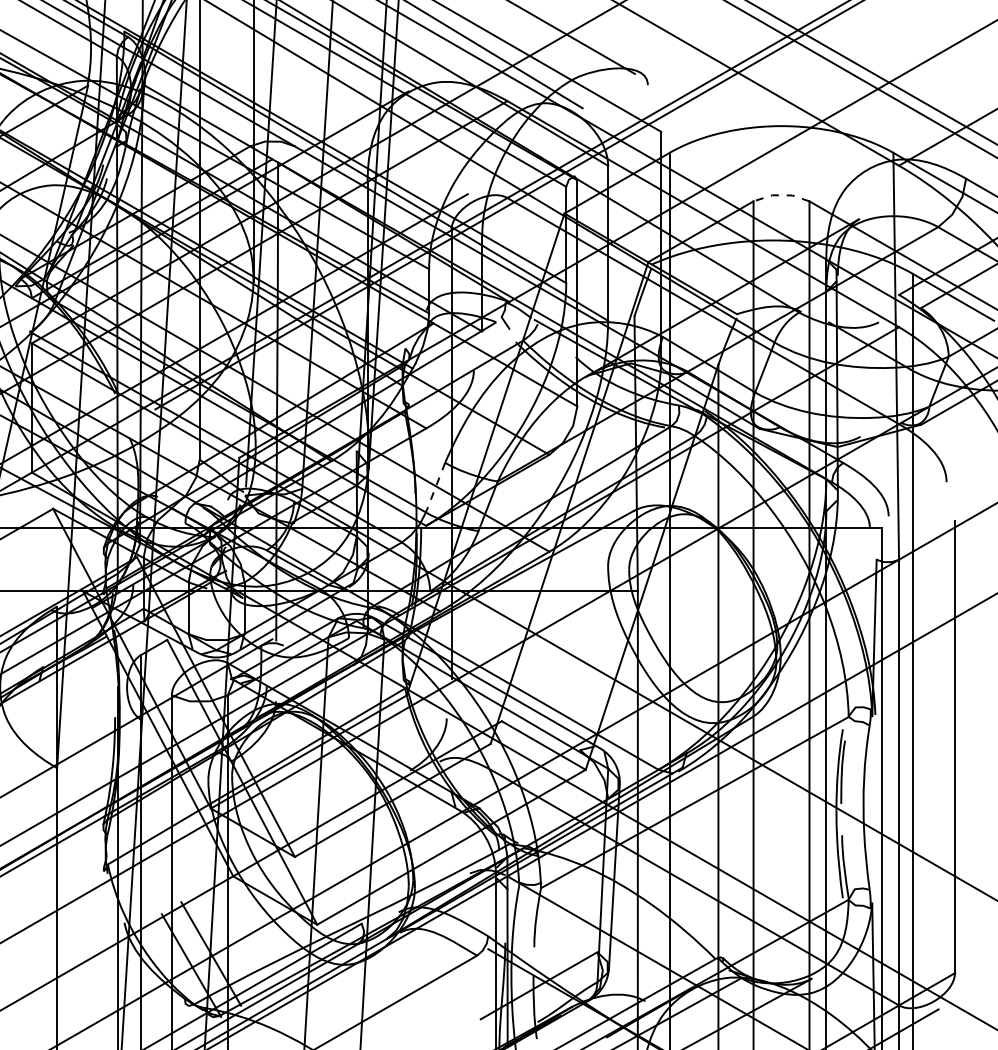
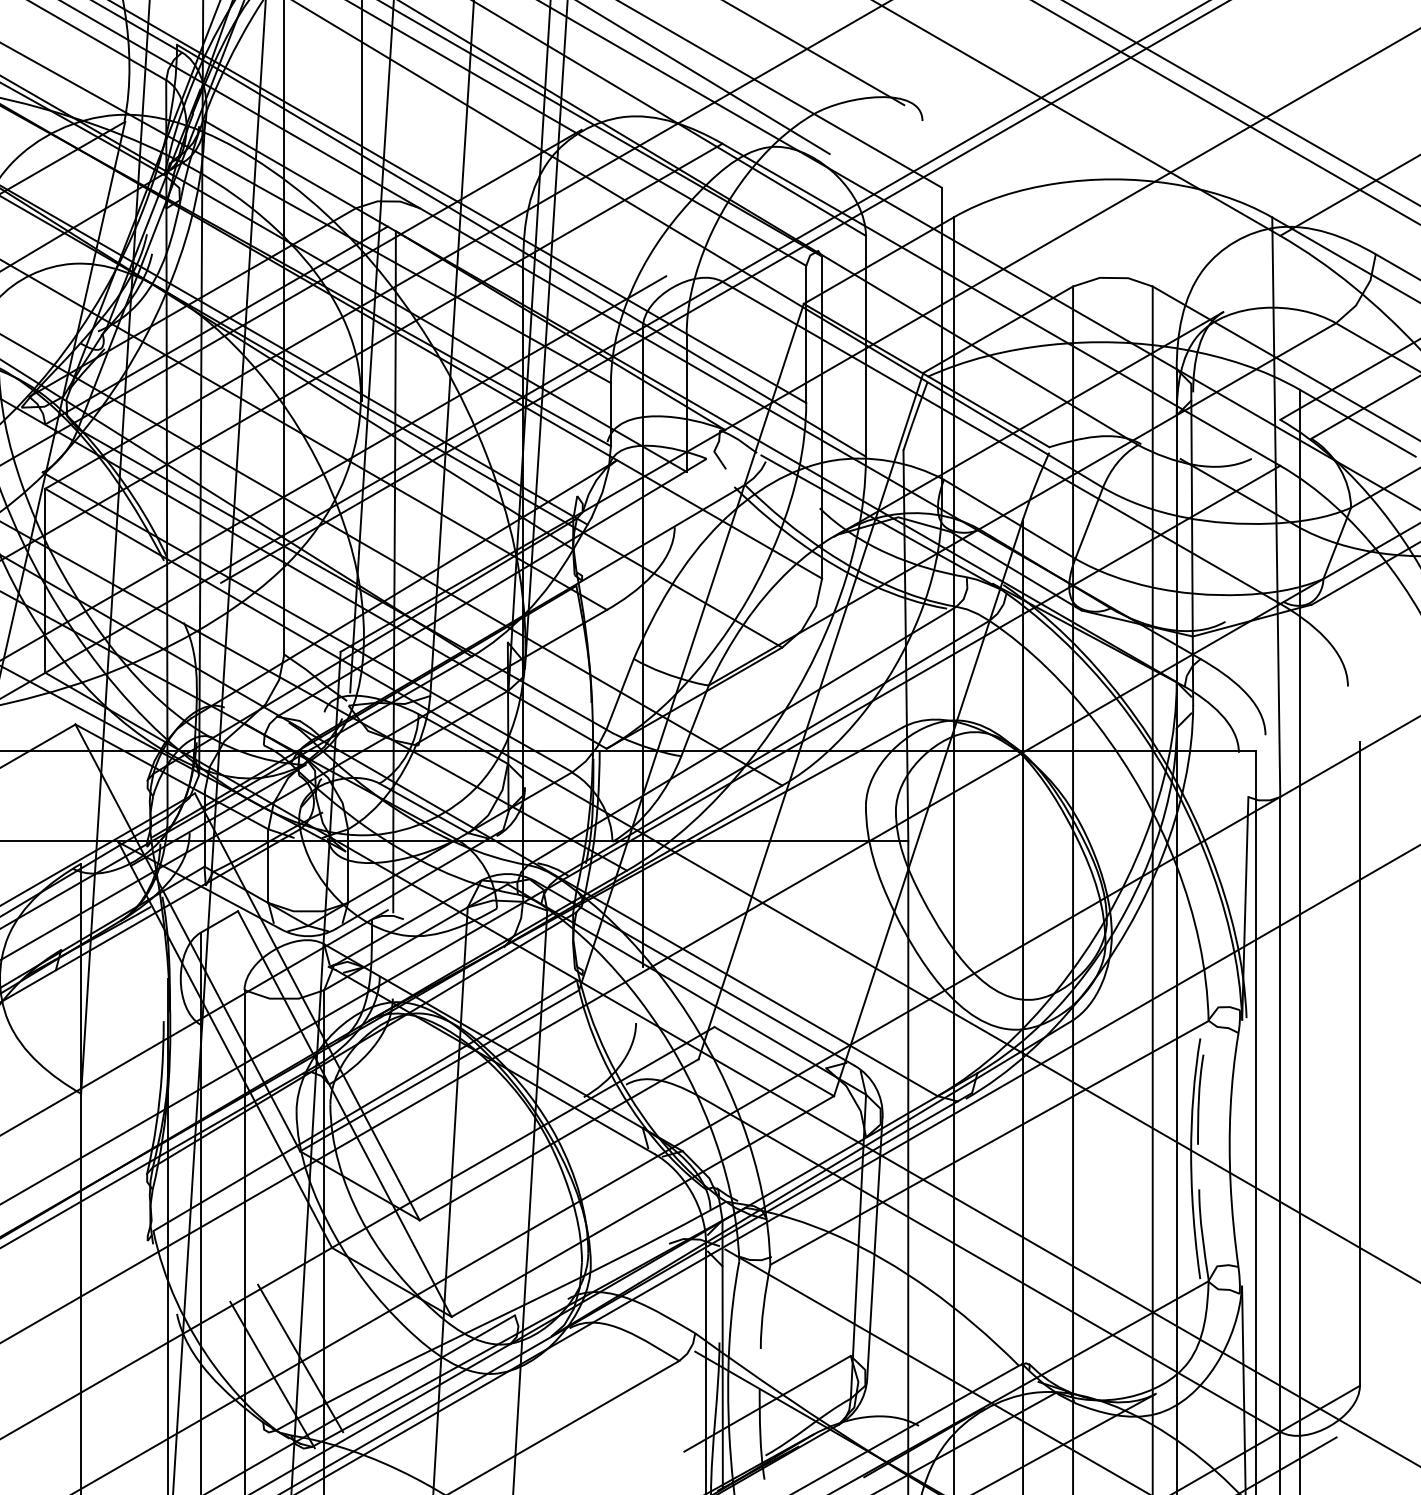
line: (781, 195) -> (1112, 278), dashed -> solid
line: (435, 487) -> (620, 694), dashed -> solid

